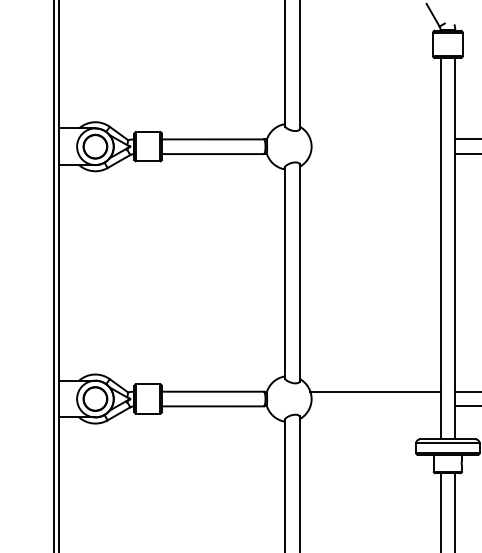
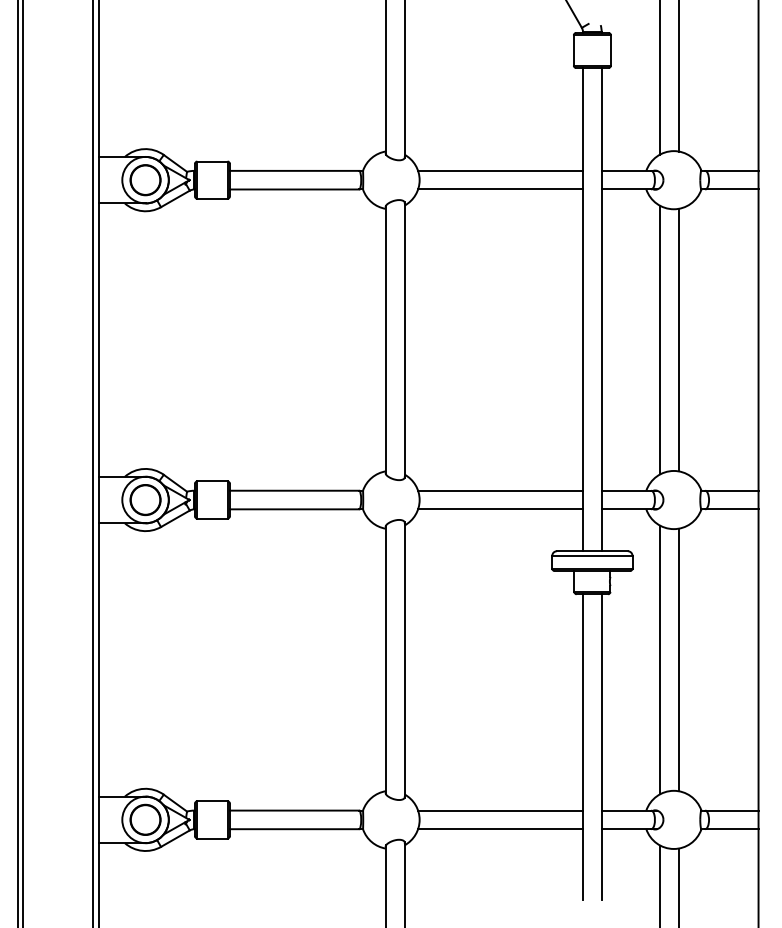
line: (375, 139) -> (500, 170), added
line: (375, 154) -> (500, 189), added
line: (375, 406) -> (500, 509), added

